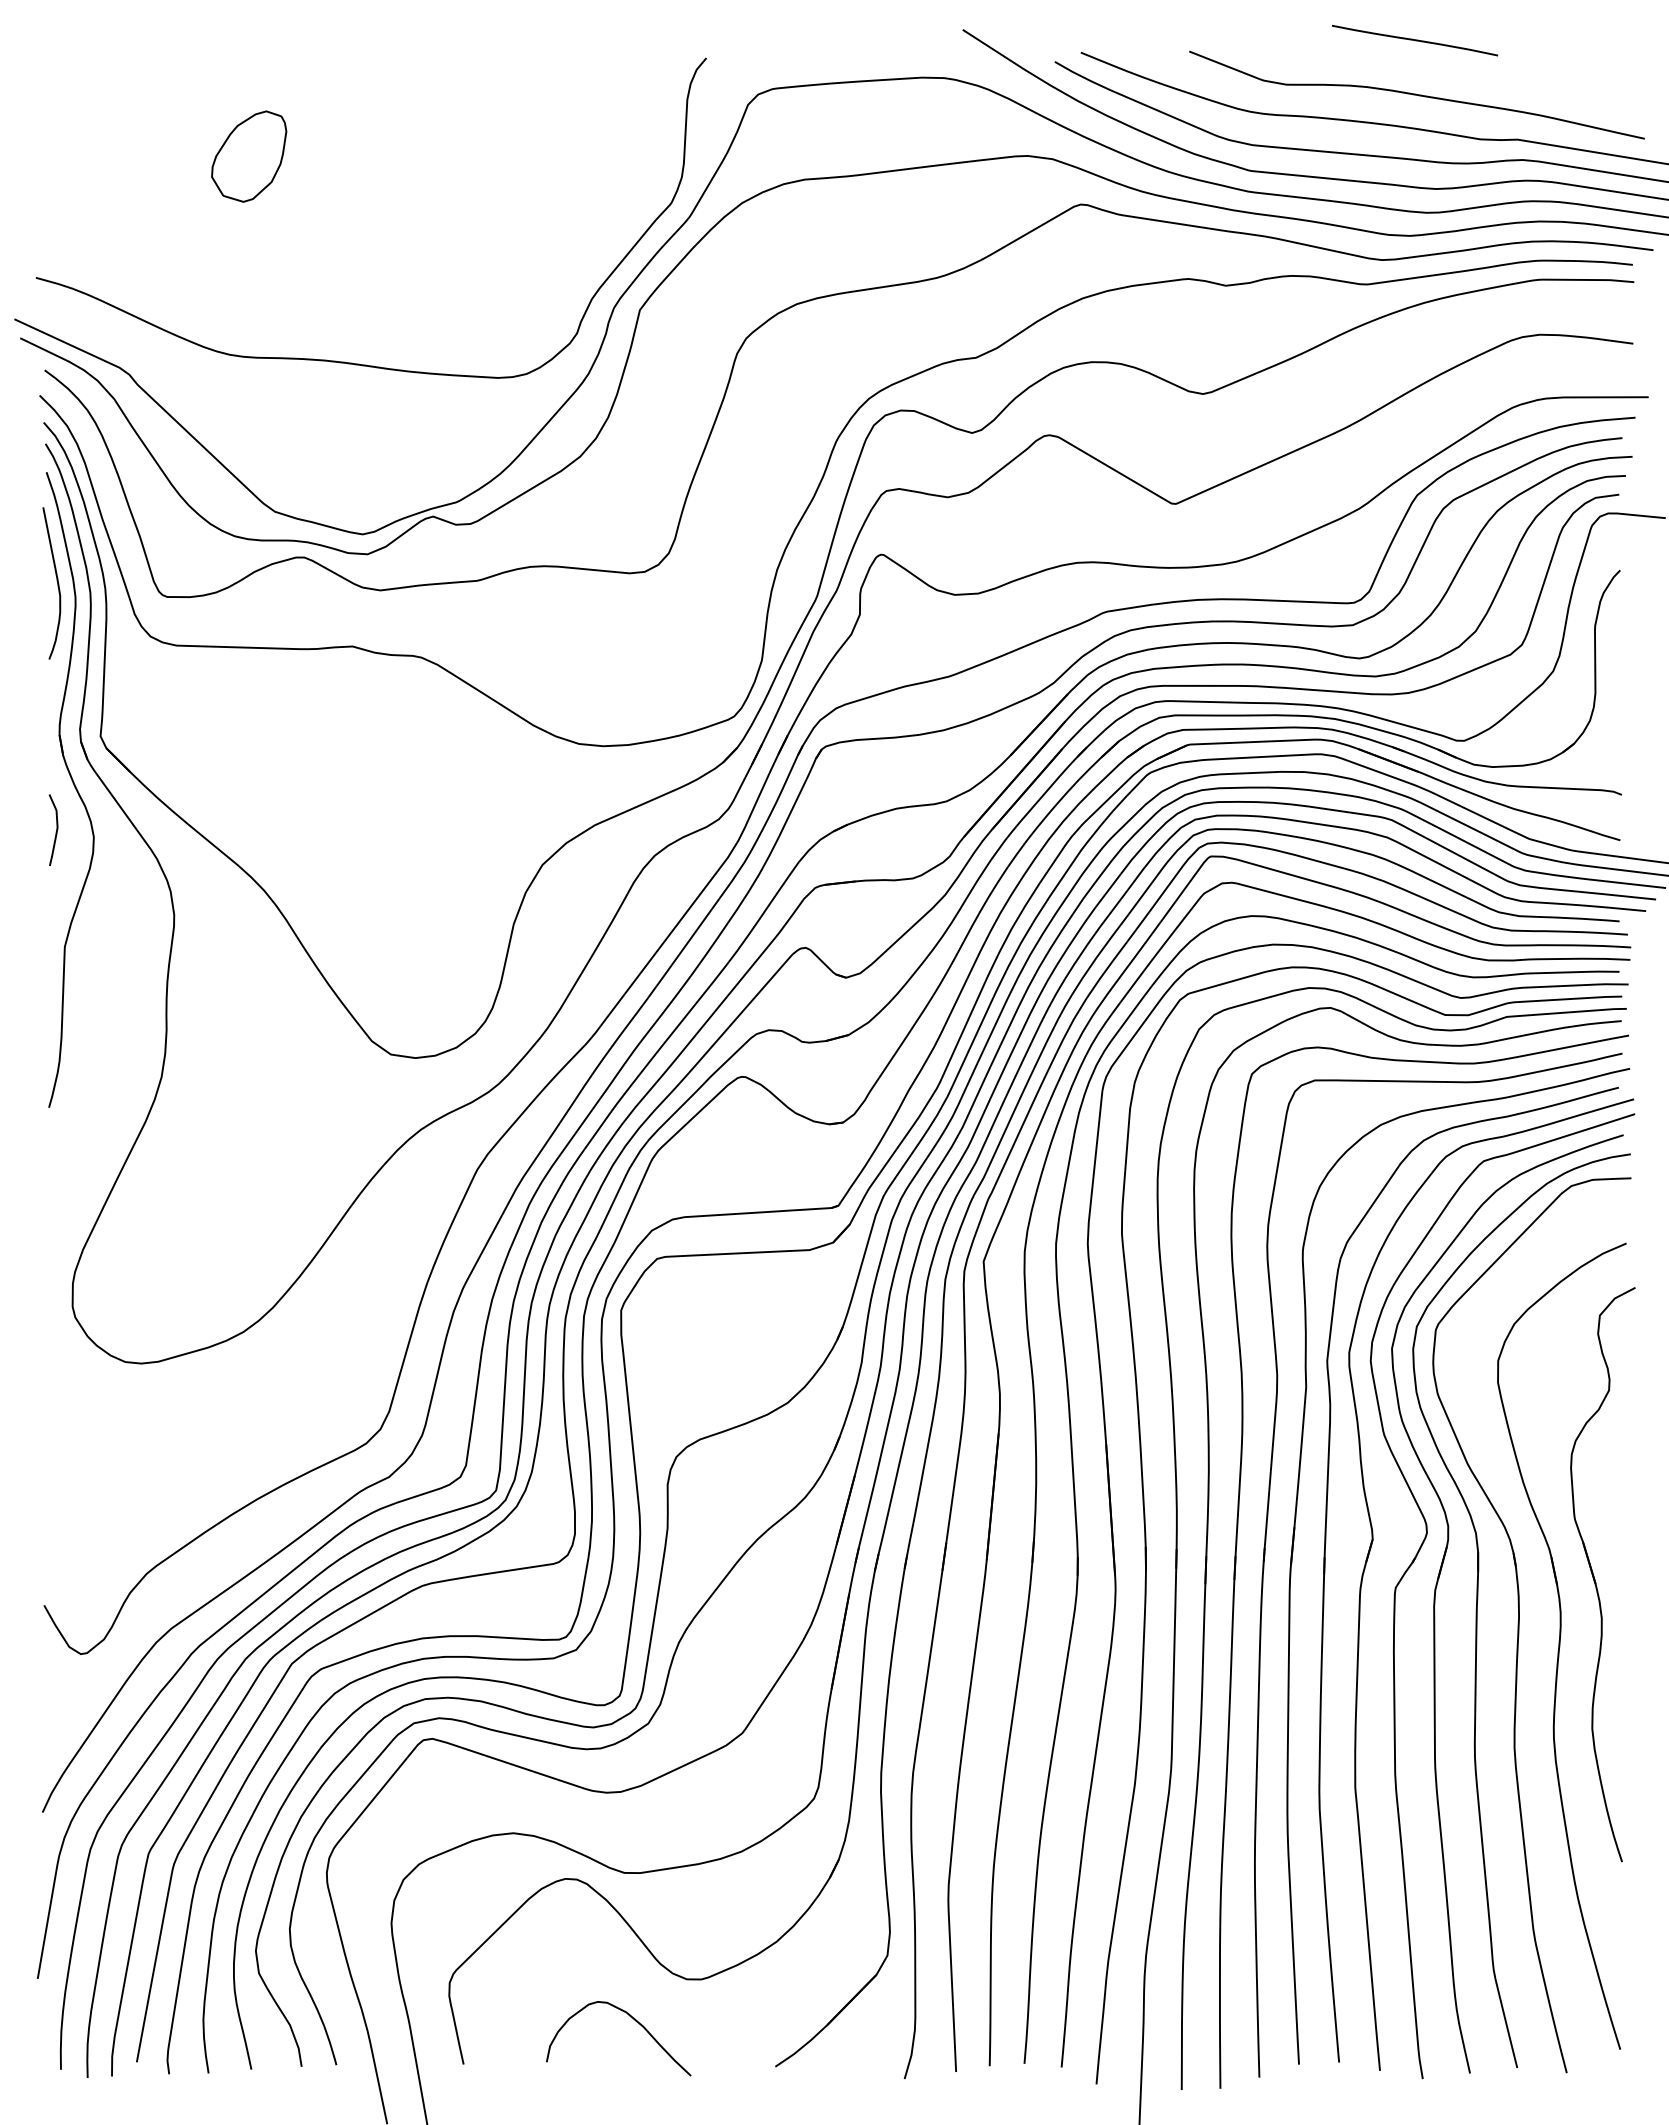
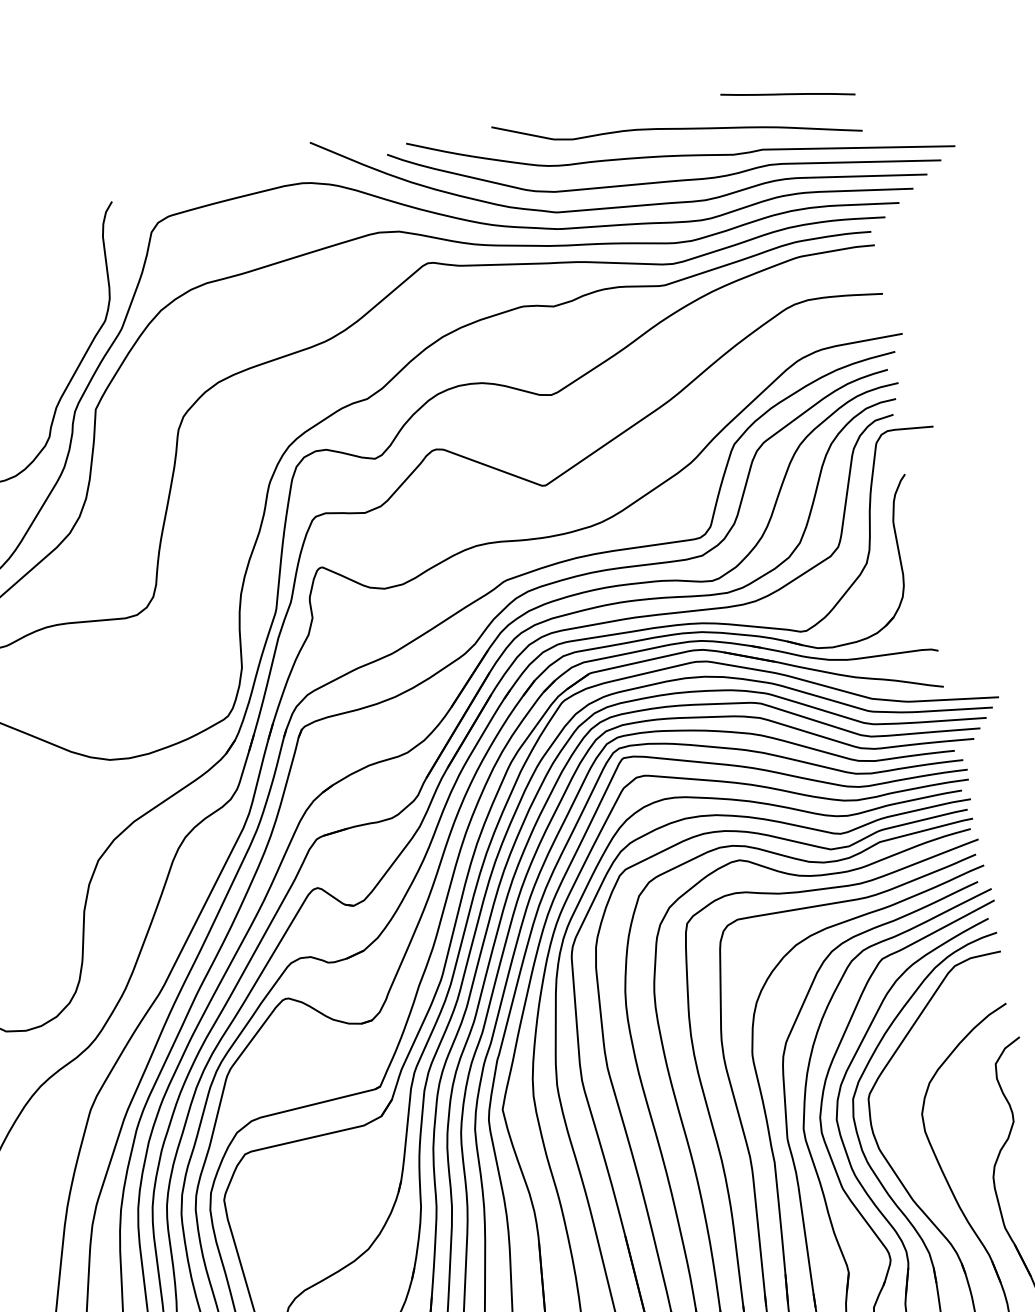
curve: (1415, 40) -> (788, 94), moved

